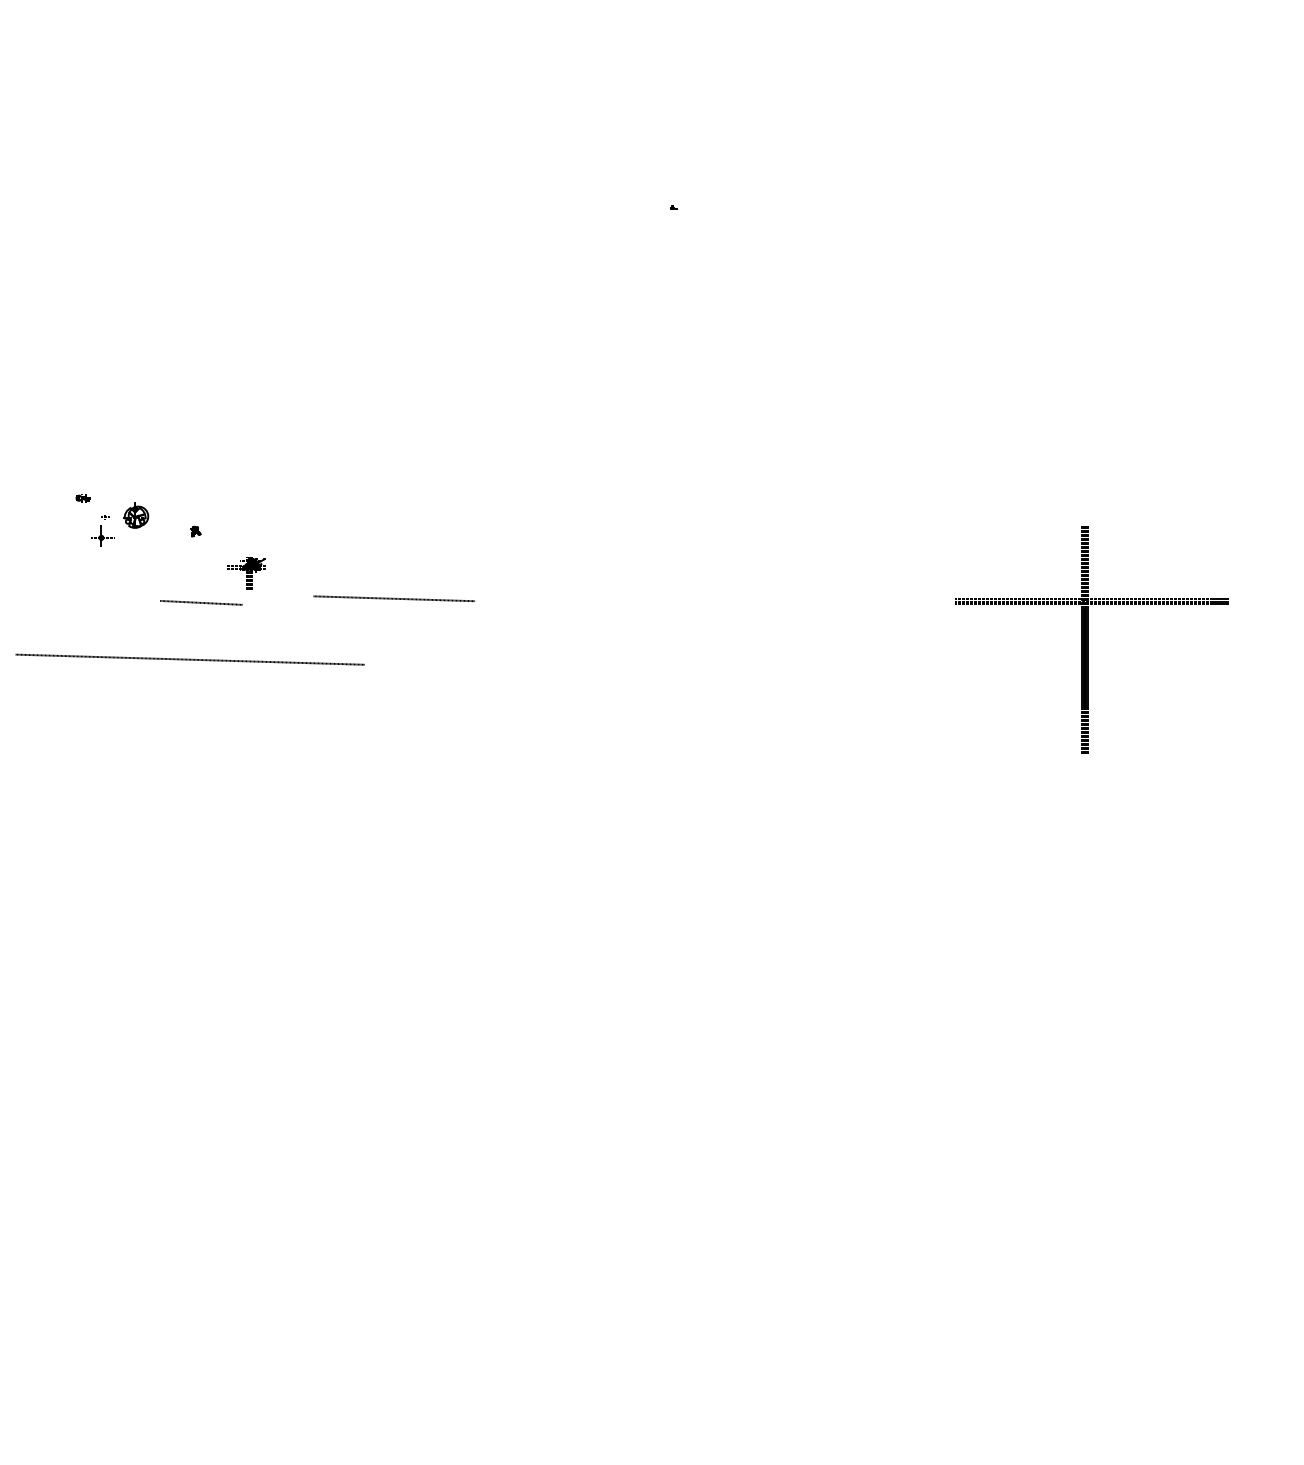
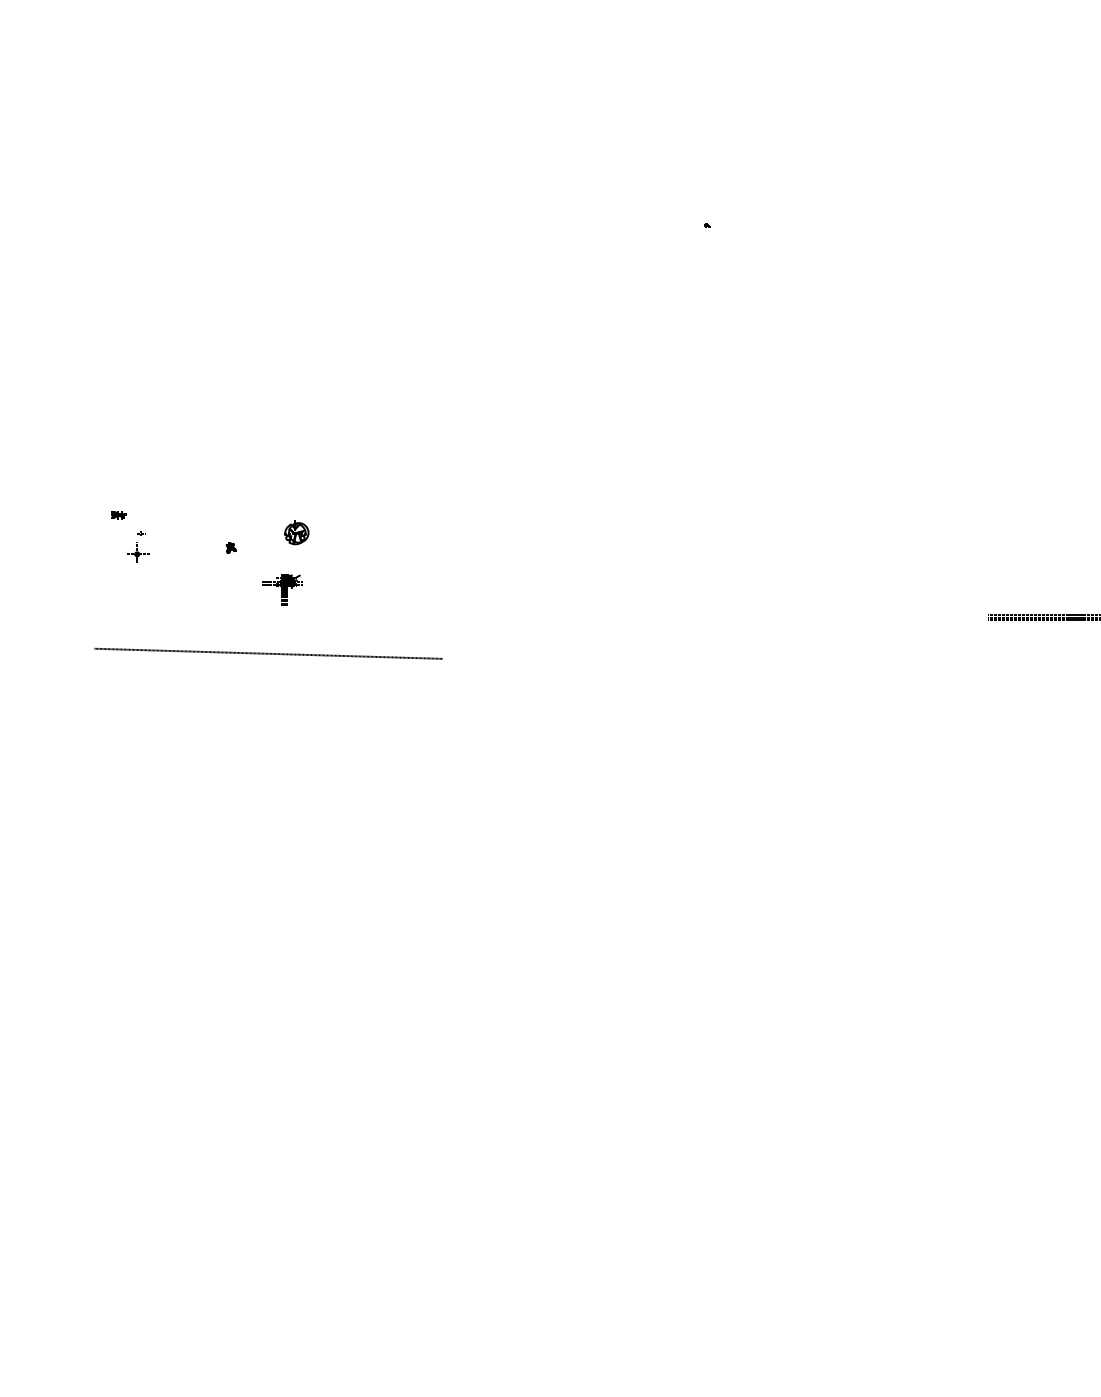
part: (136, 515) -> (296, 531), moved
line: (394, 598) -> (429, 614), removed
line: (201, 602) -> (236, 618), removed
line: (189, 659) -> (267, 653), moved

